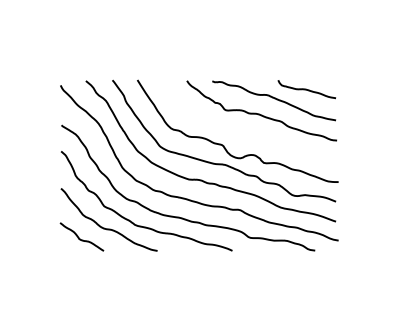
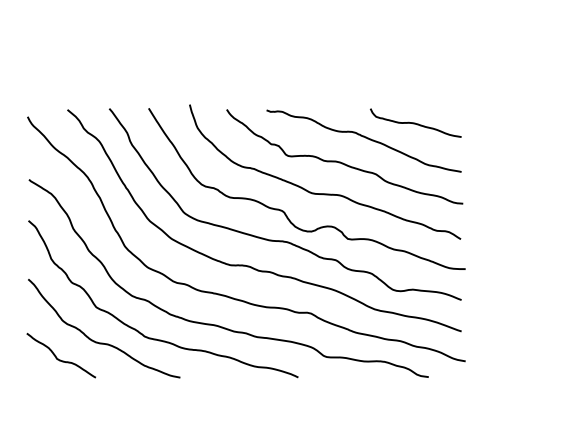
curve: (248, 133) -> (323, 192), added

